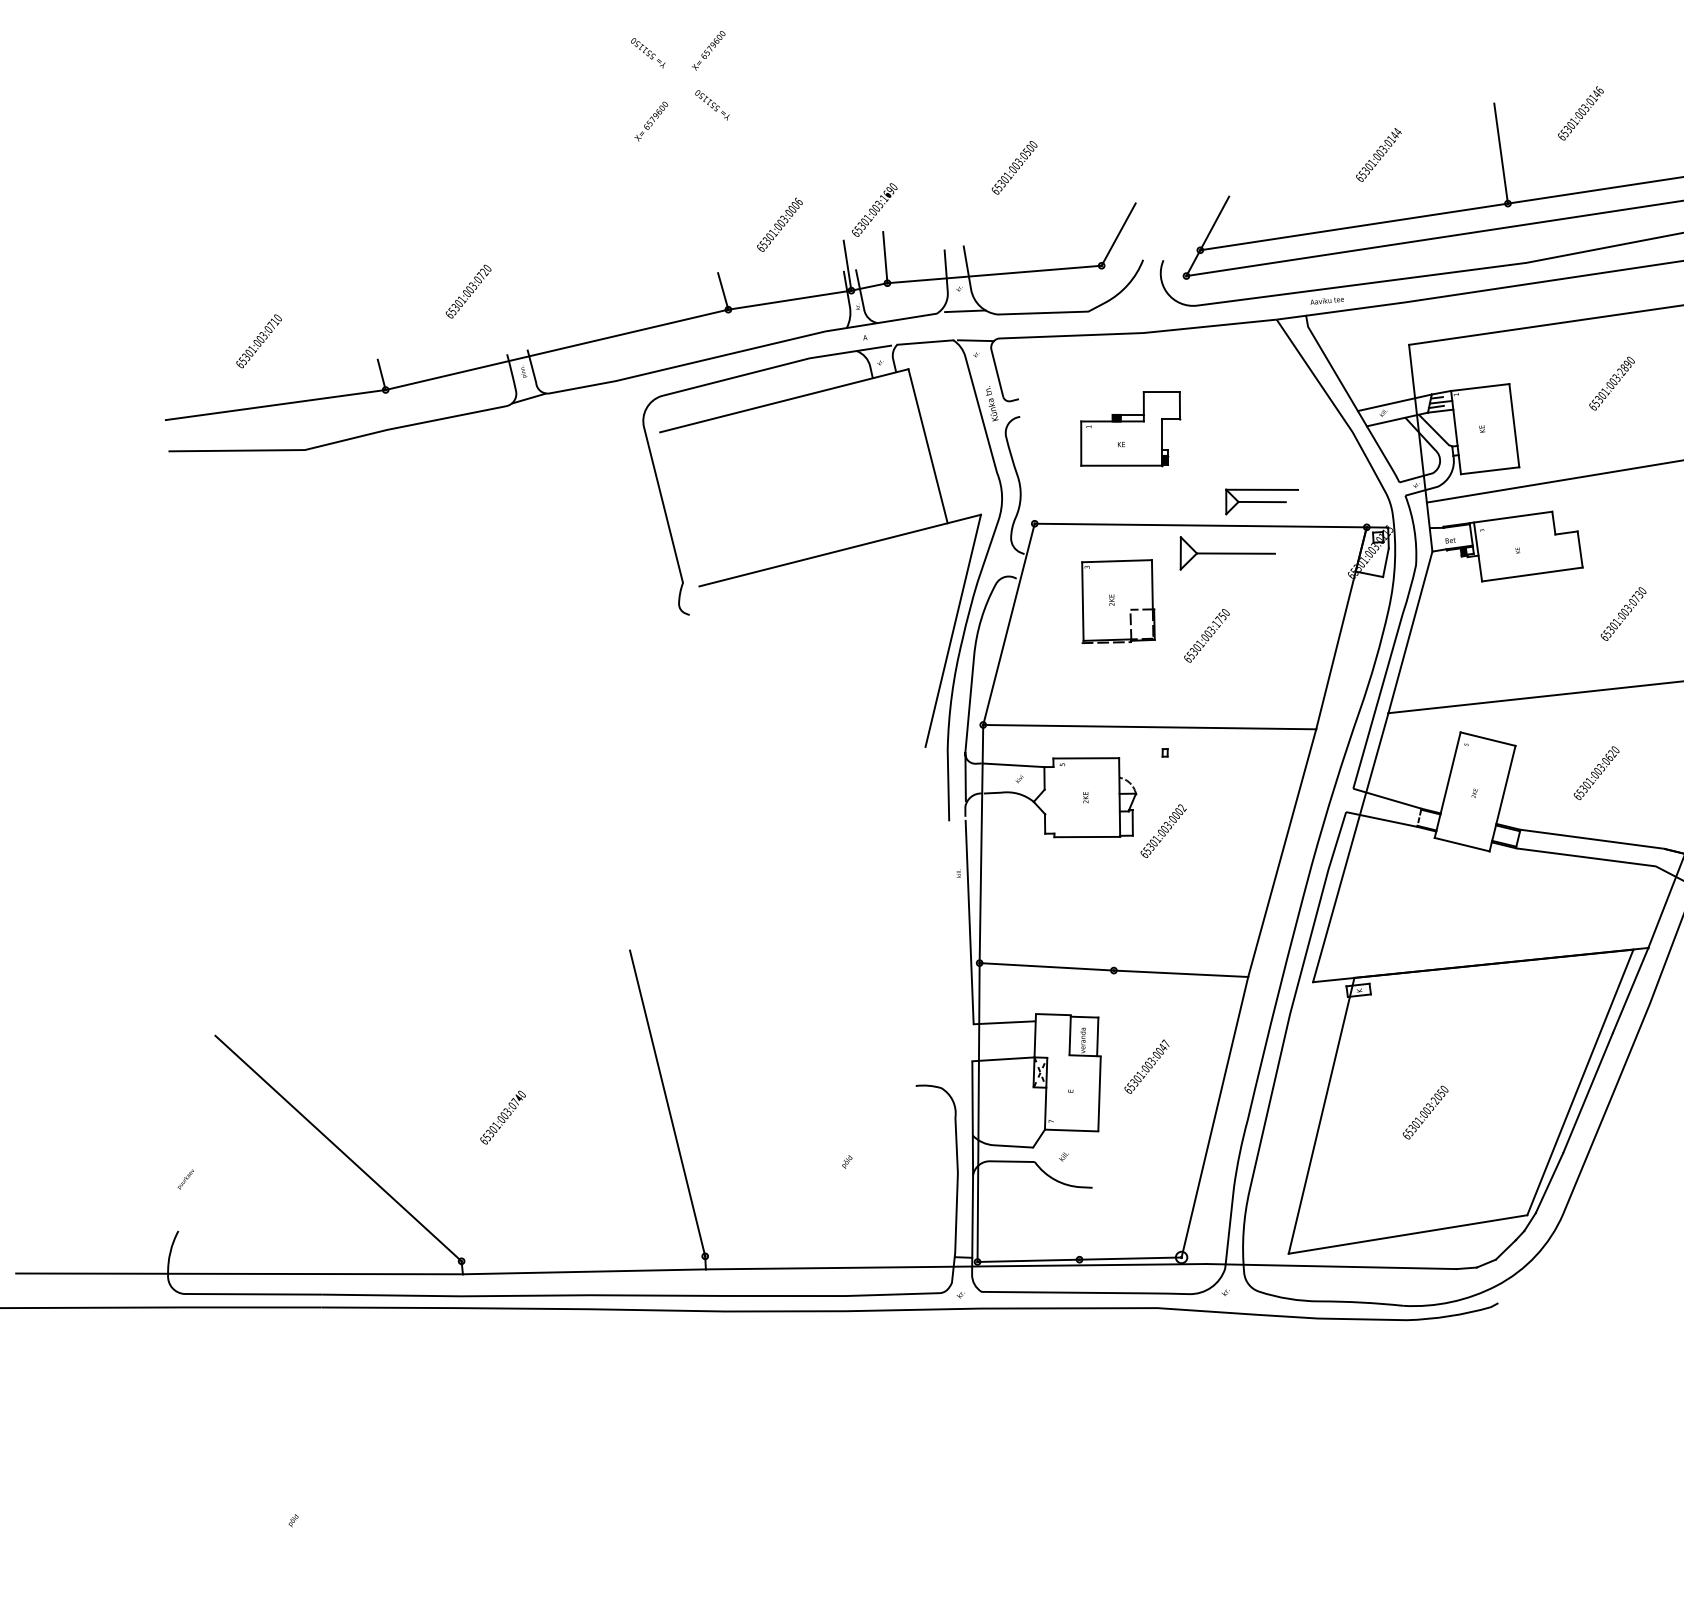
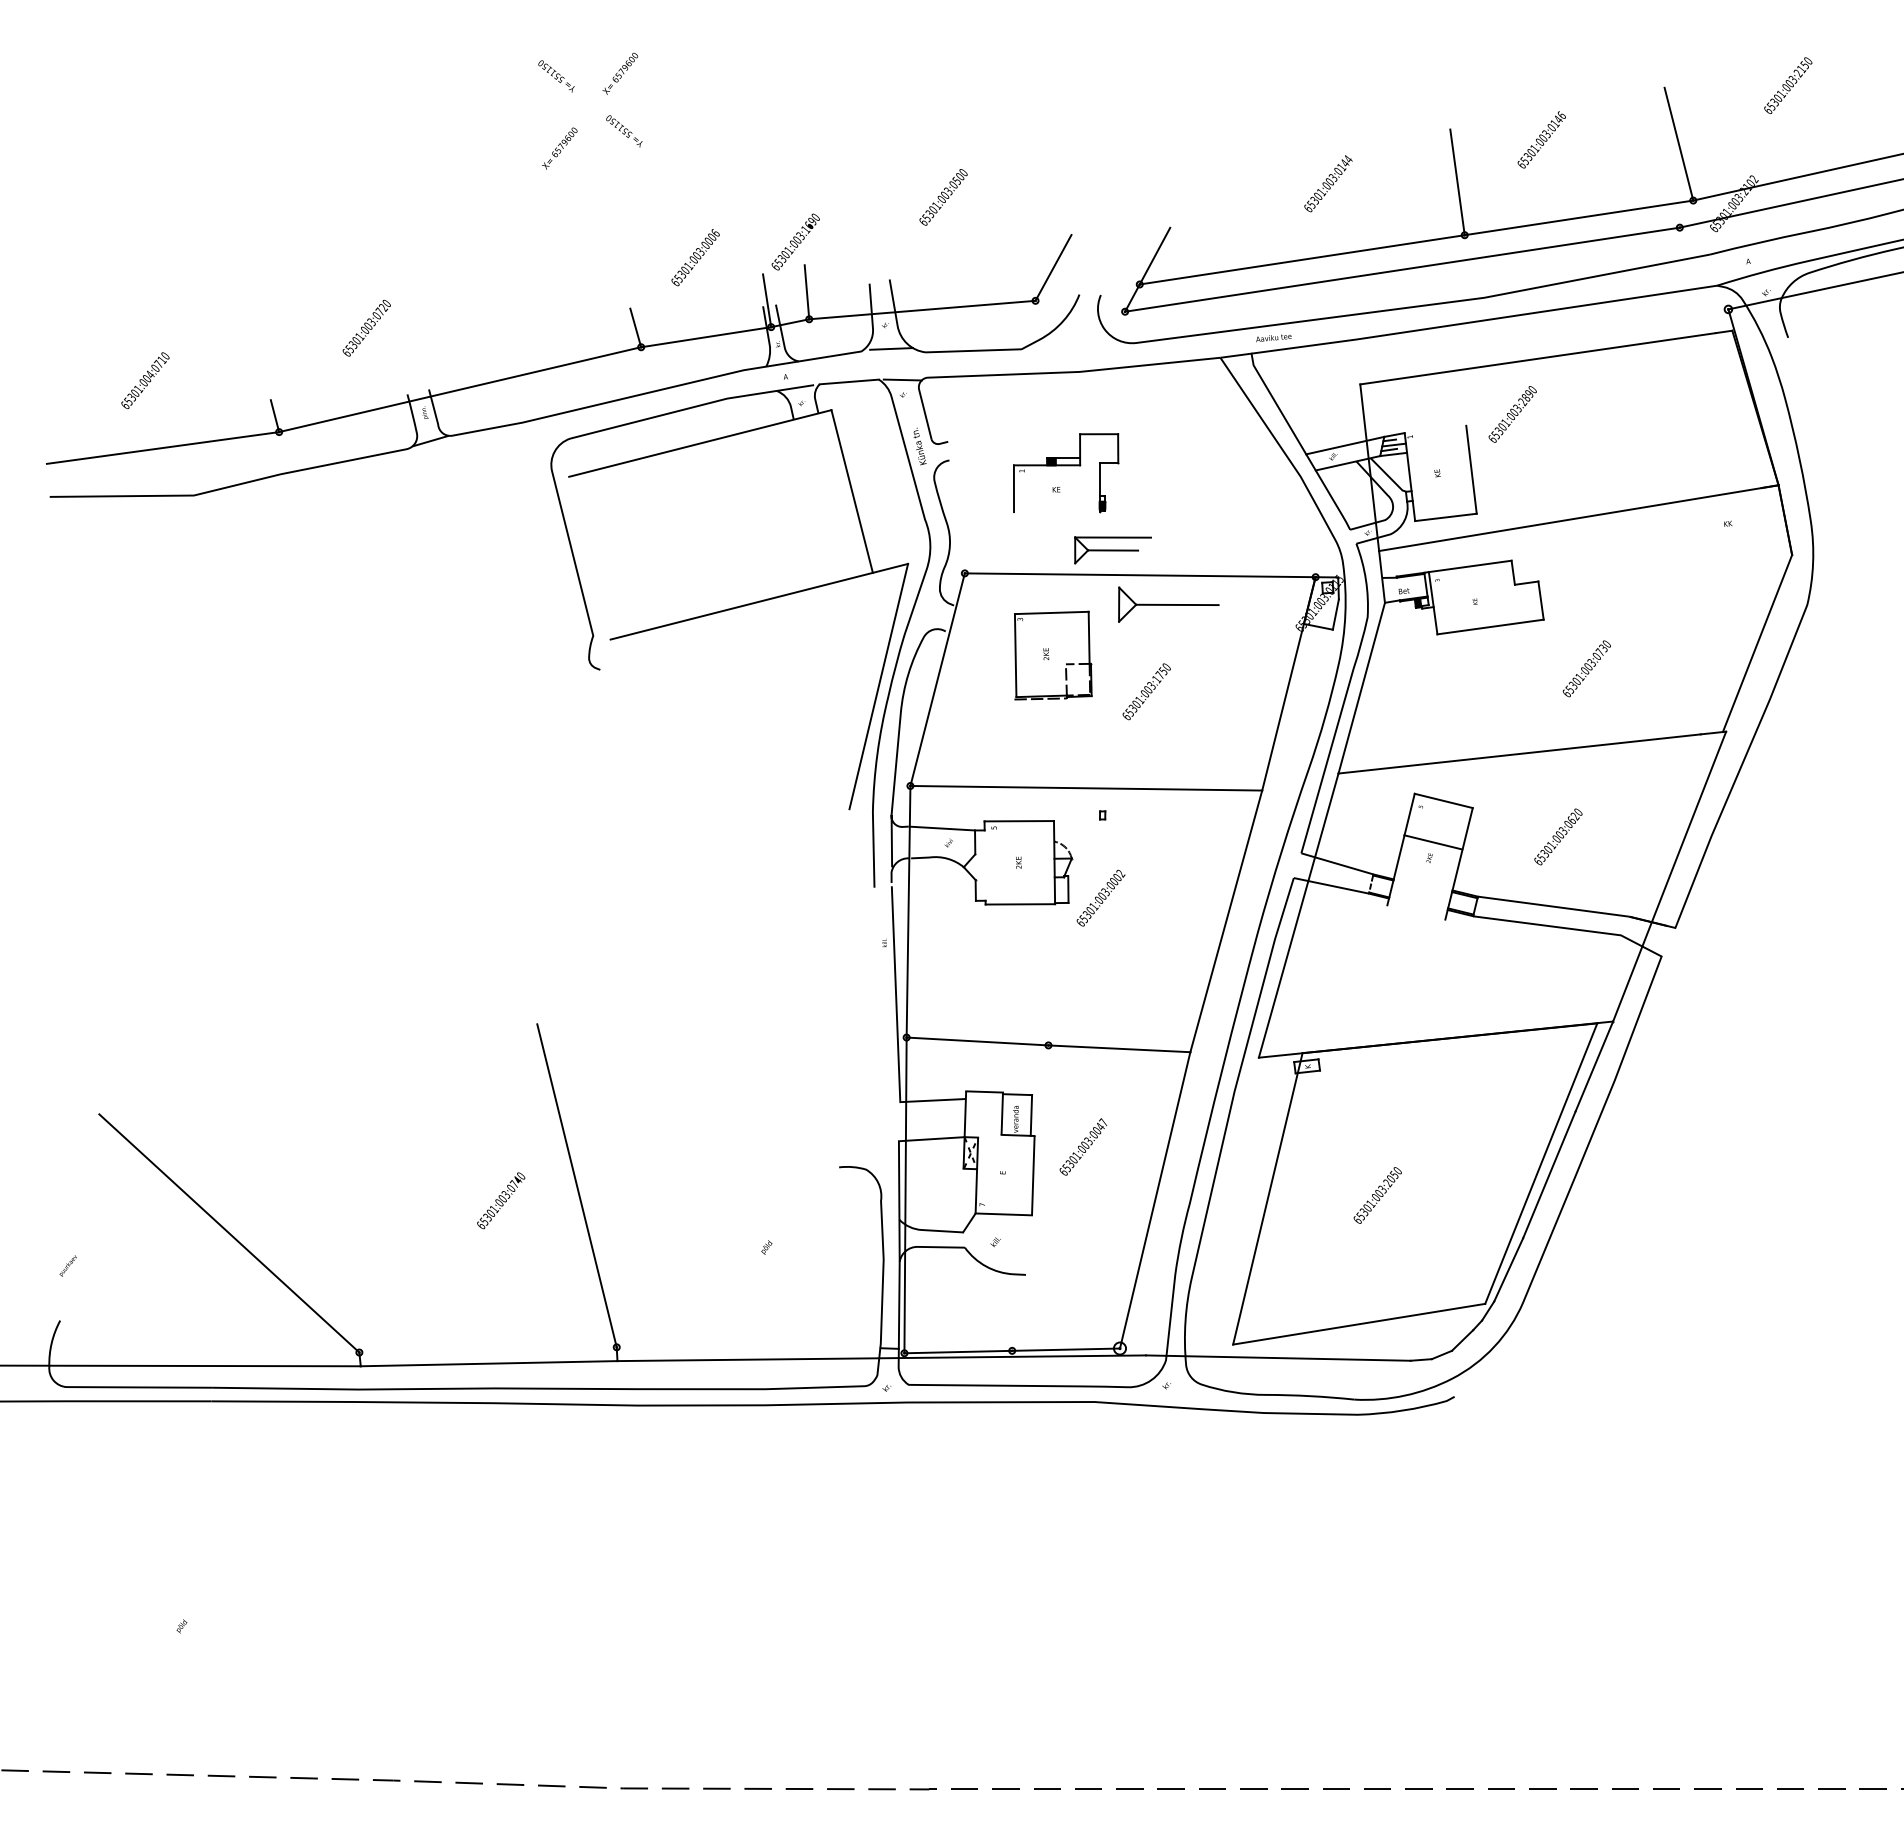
text: (262, 335) -> (149, 374), 65301:003:0710 -> 65301:004:0710
text: (1611, 383) -> (1512, 414), moved
line: (1480, 387) -> (1435, 429), removed
line: (1121, 466) -> (1056, 512), removed
part: (1261, 502) -> (1112, 550), moved
line: (1462, 844) -> (1433, 842), moved
text: (503, 1117) -> (501, 1200), moved

